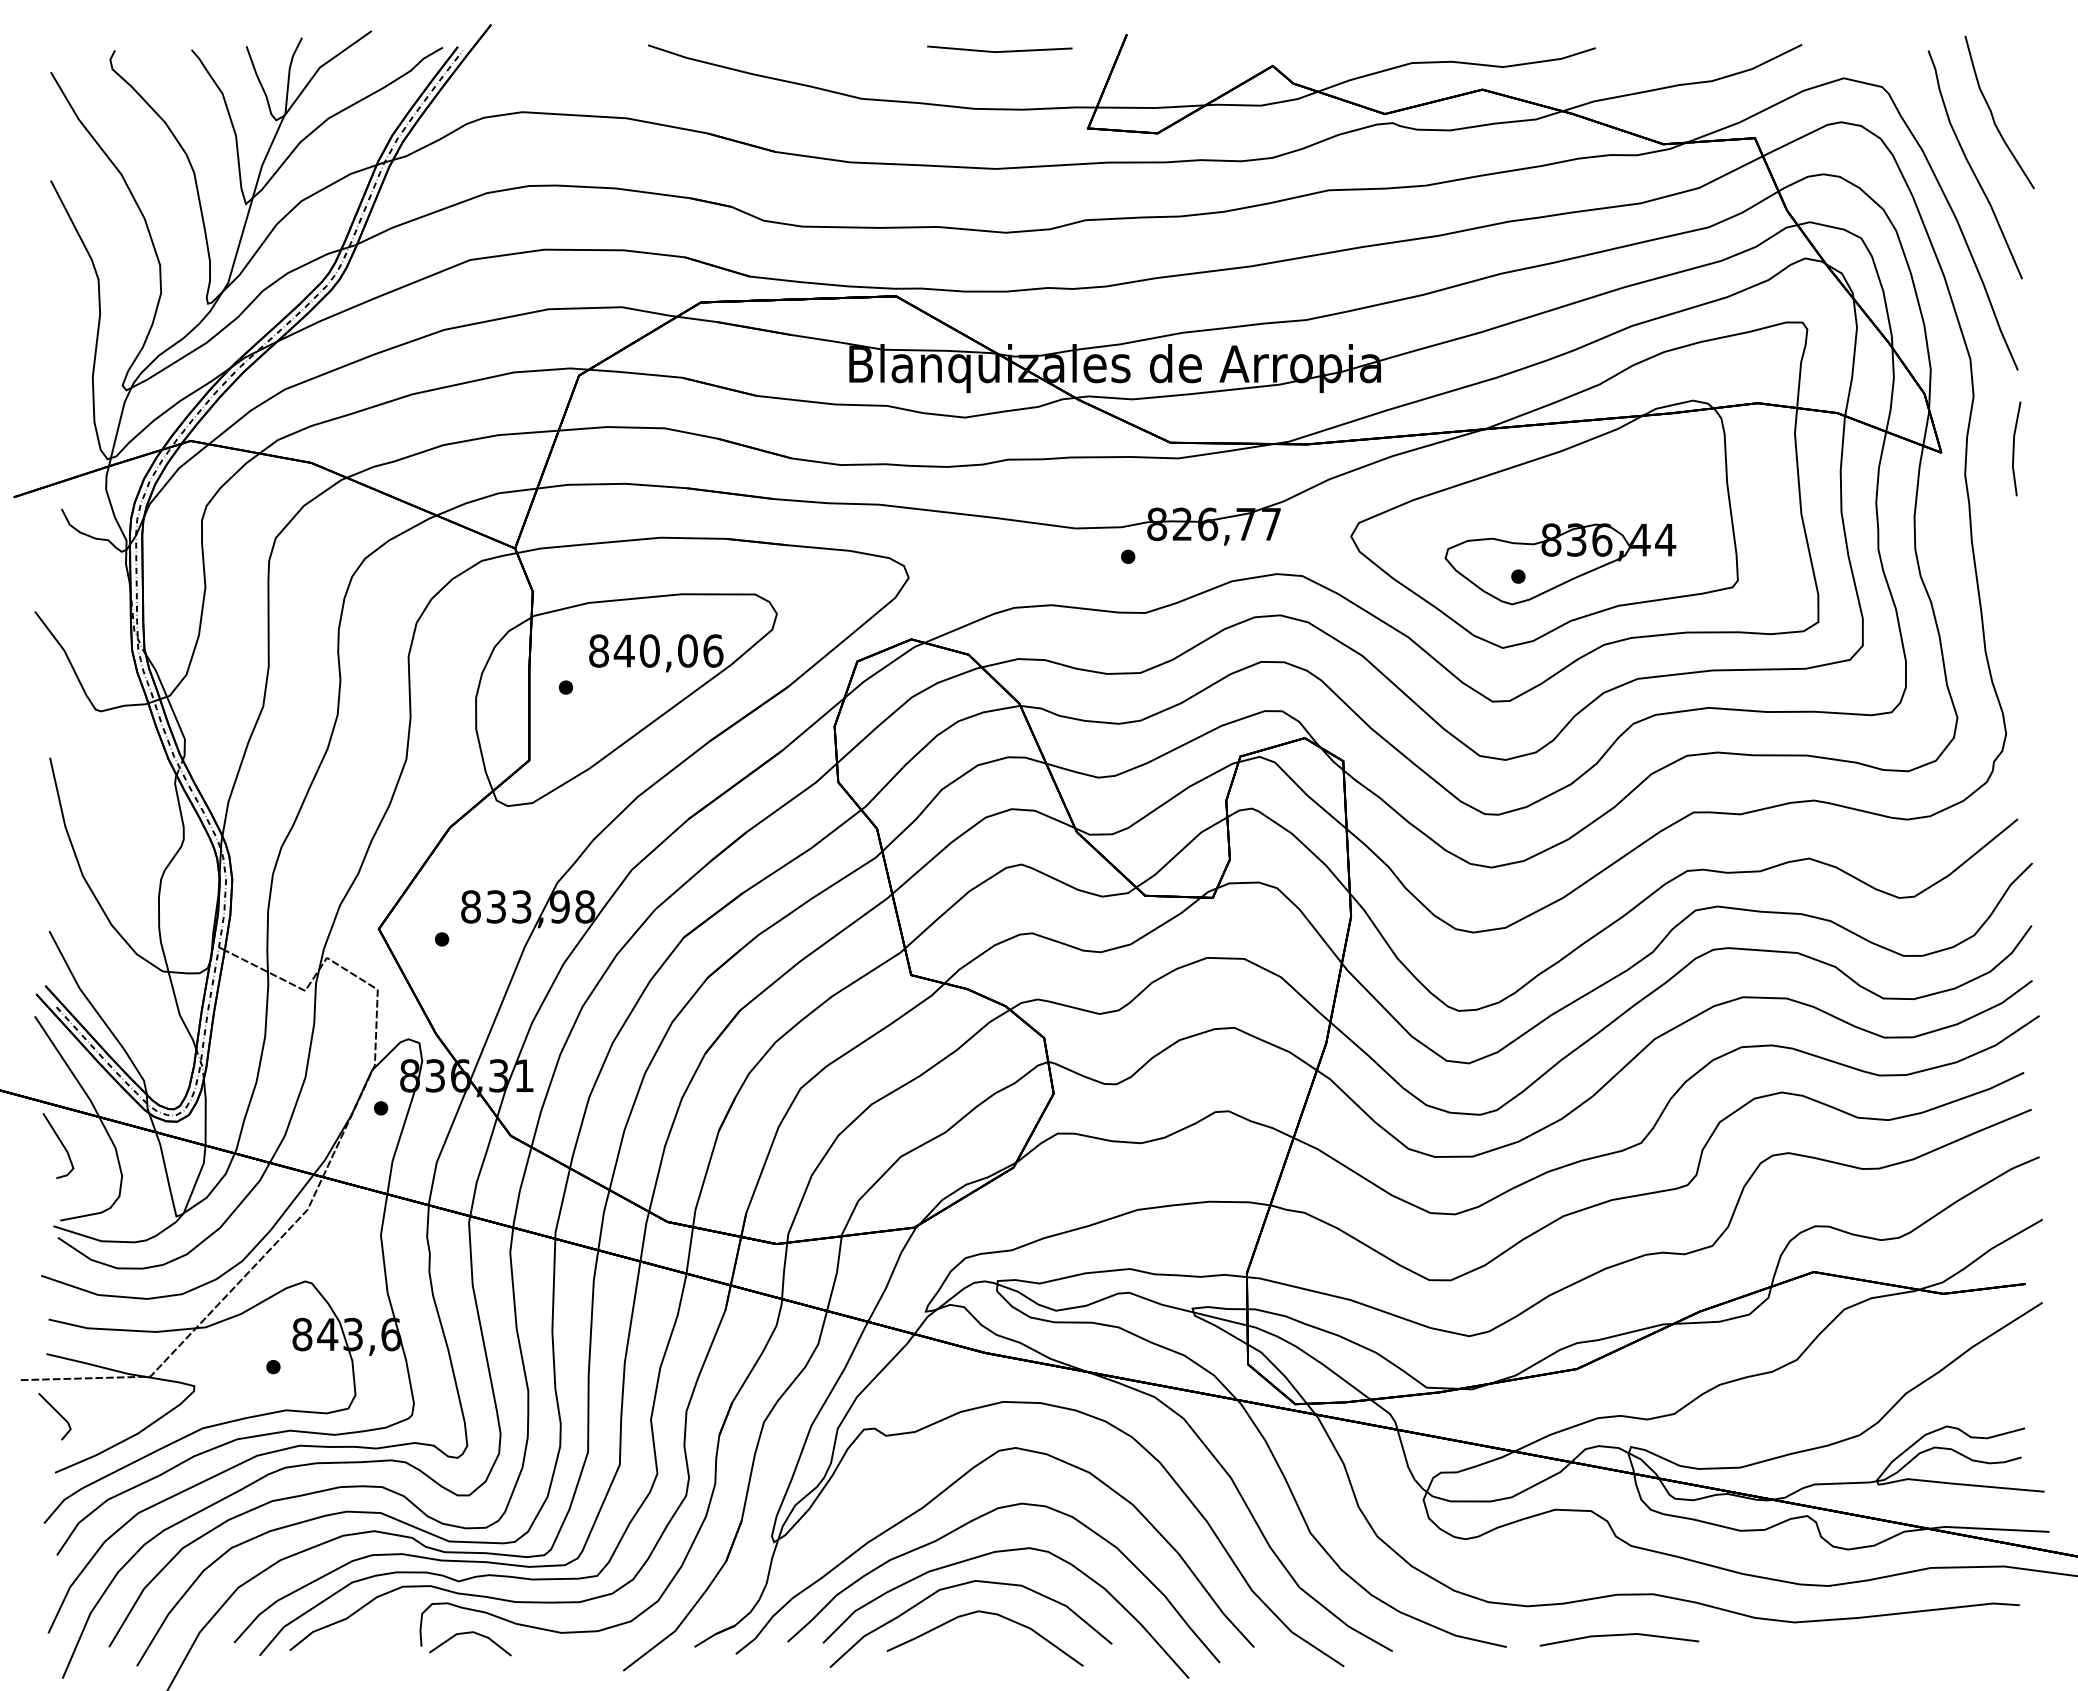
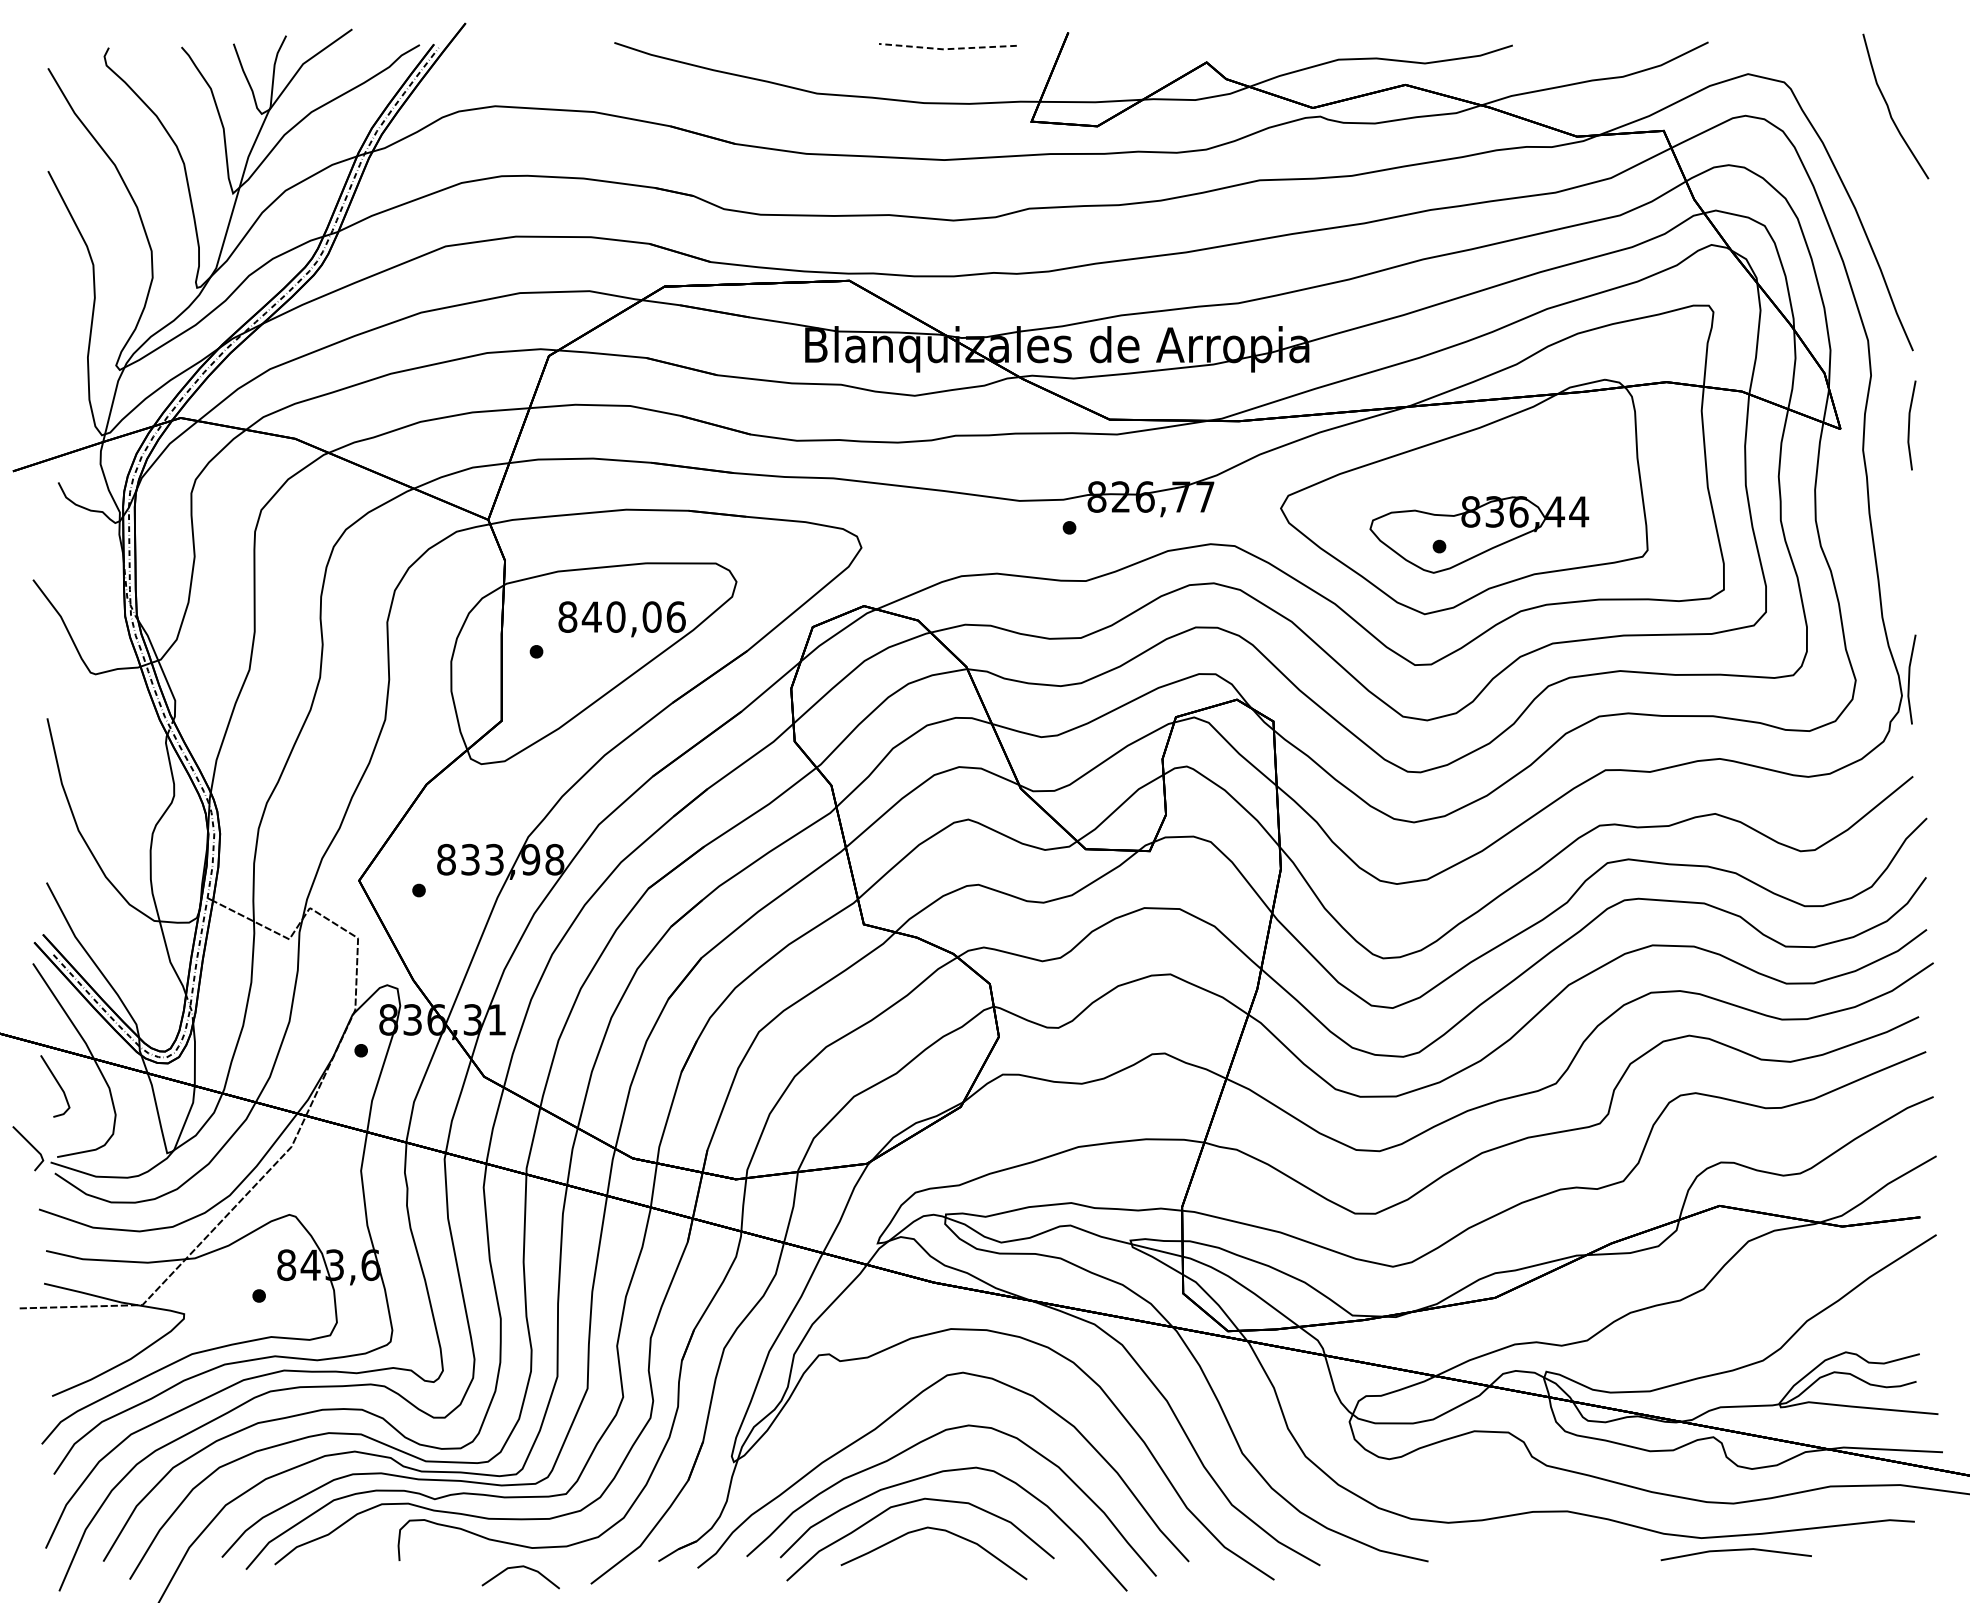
line: (998, 51) -> (946, 48), solid -> dashed
curve: (1971, 166) -> (1869, 157), removed
line: (2014, 716) -> (1909, 679), added
line: (57, 1413) -> (30, 1145), moved
line: (470, 1633) -> (520, 1567), moved
line: (1619, 1635) -> (1736, 1550), moved

